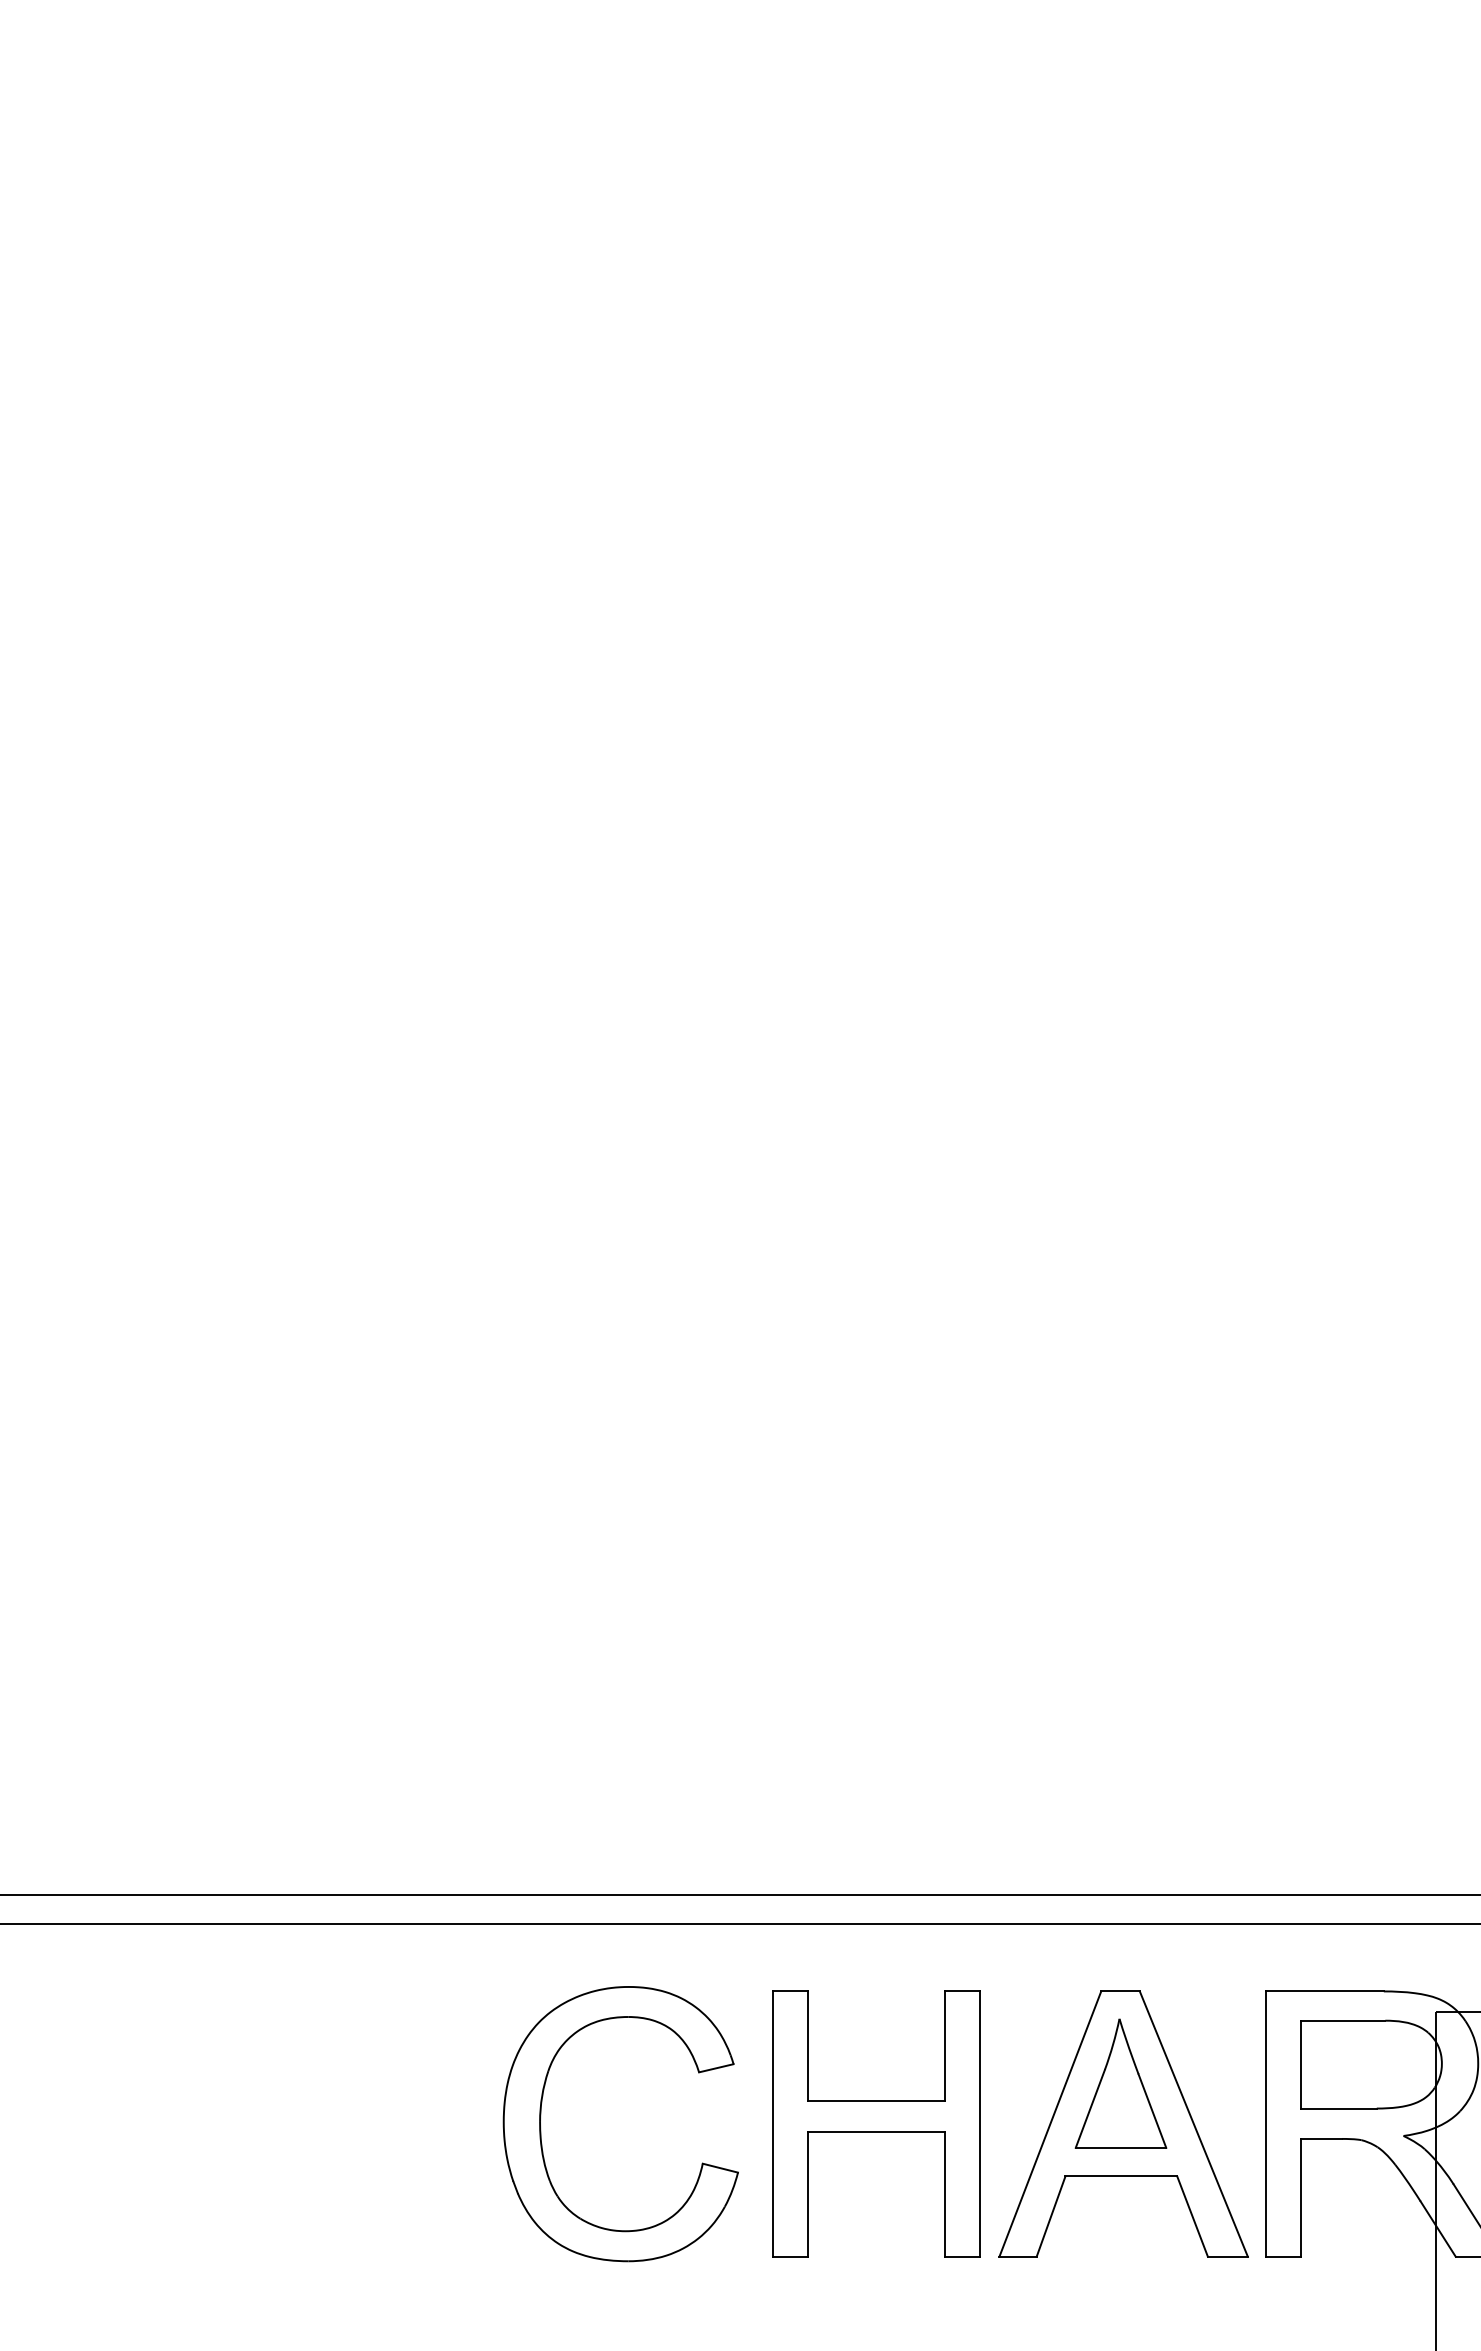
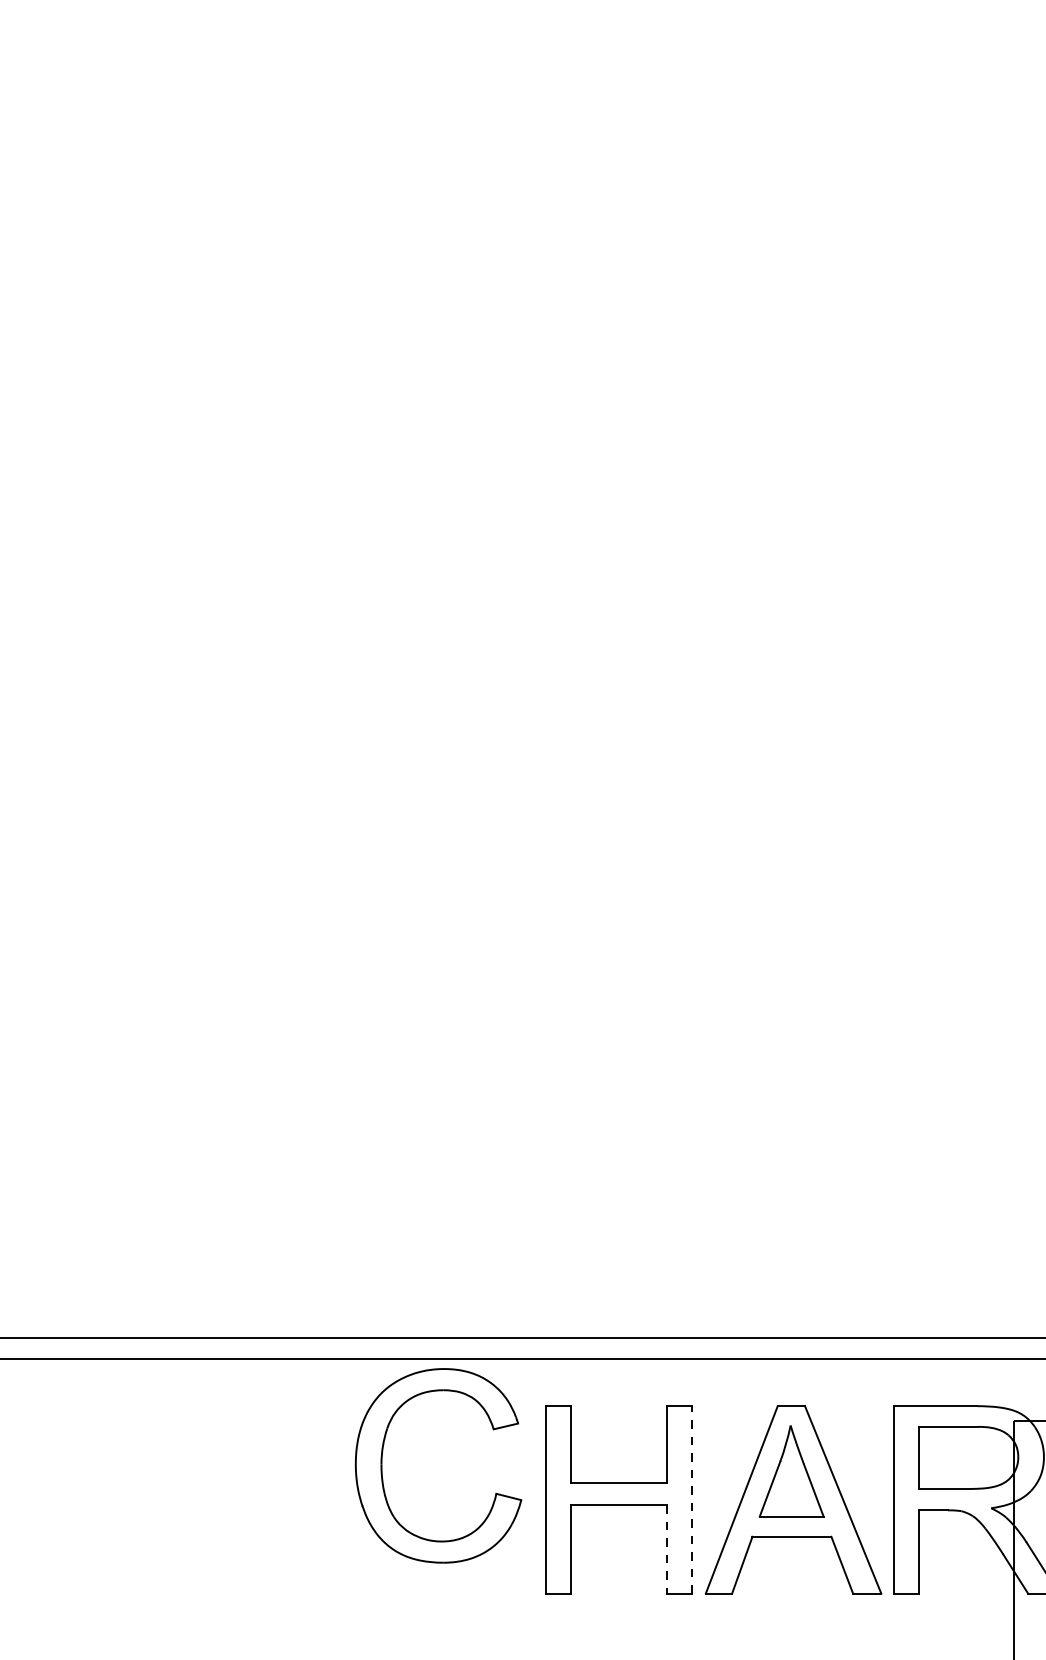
part: (541, 2123) -> (382, 1465), moved
line: (980, 2123) -> (692, 1499), solid -> dashed
line: (945, 2194) -> (667, 1549), solid -> dashed

